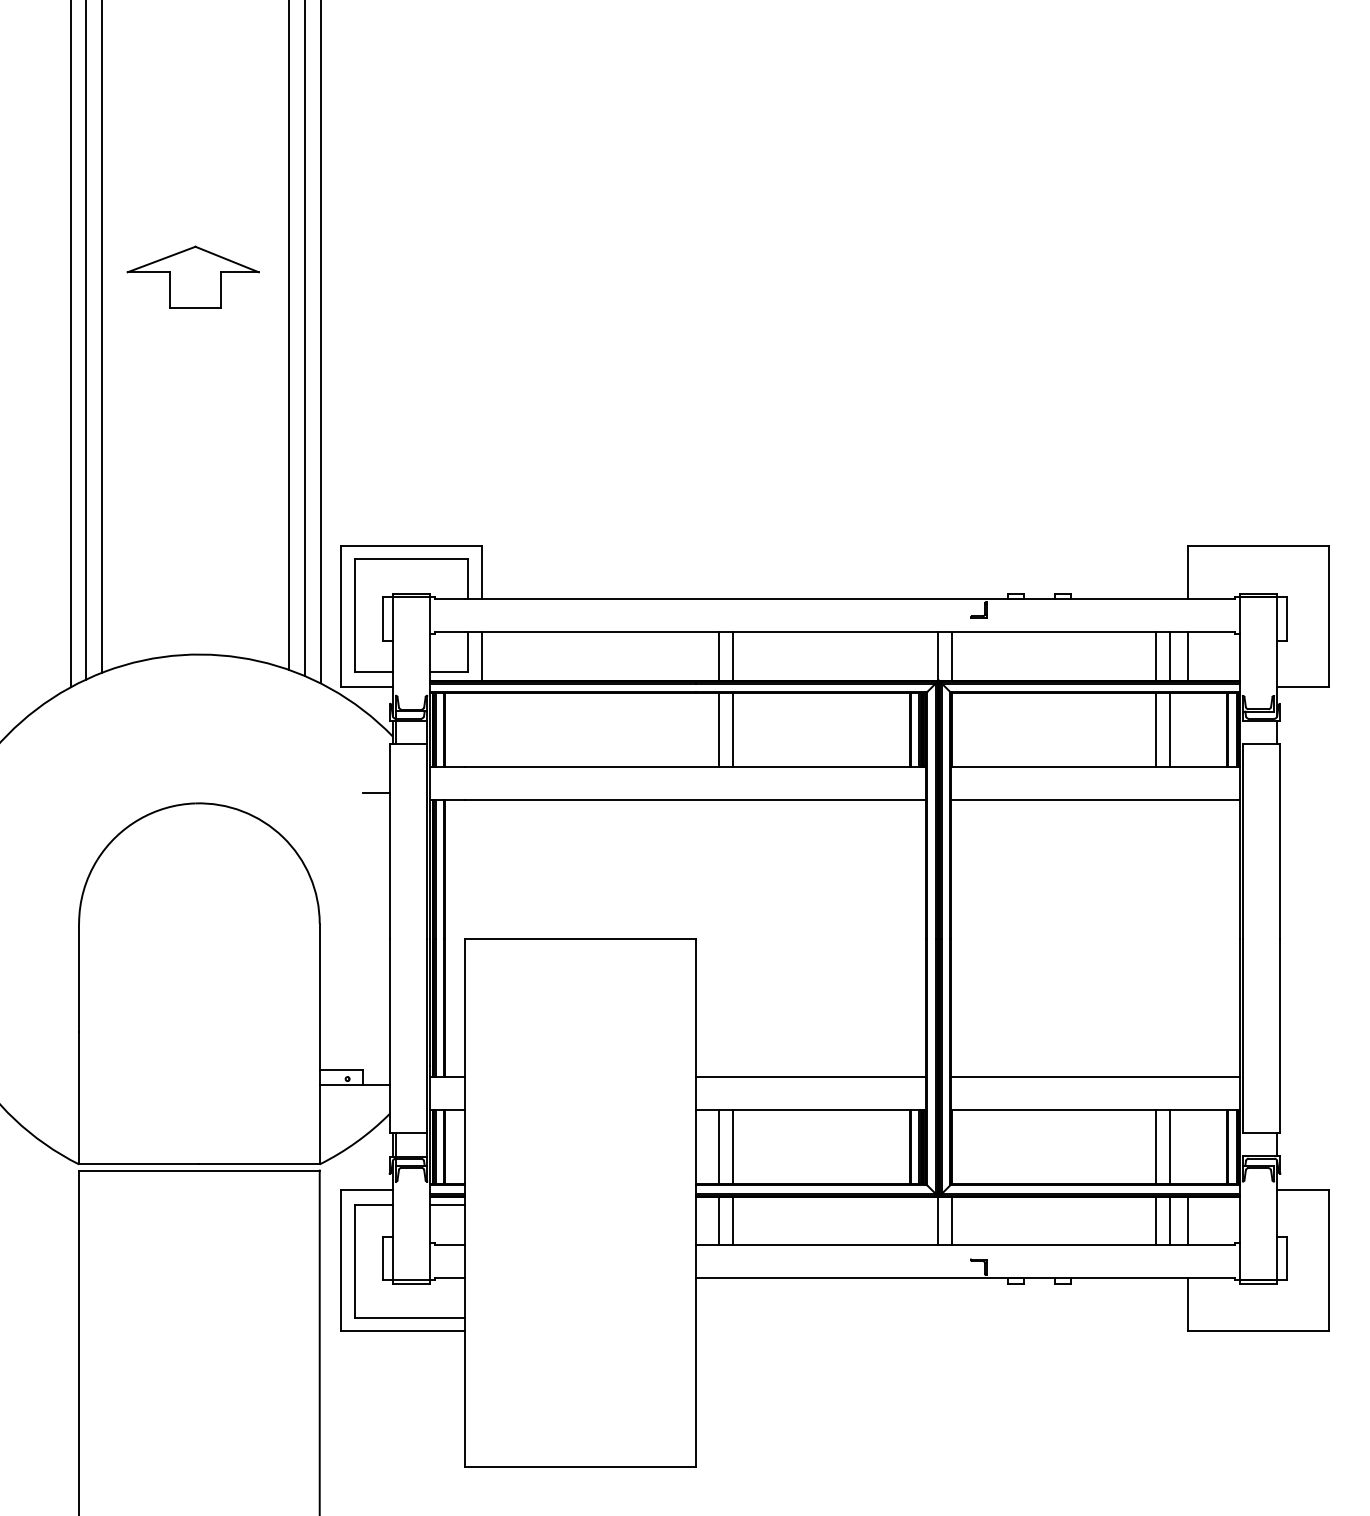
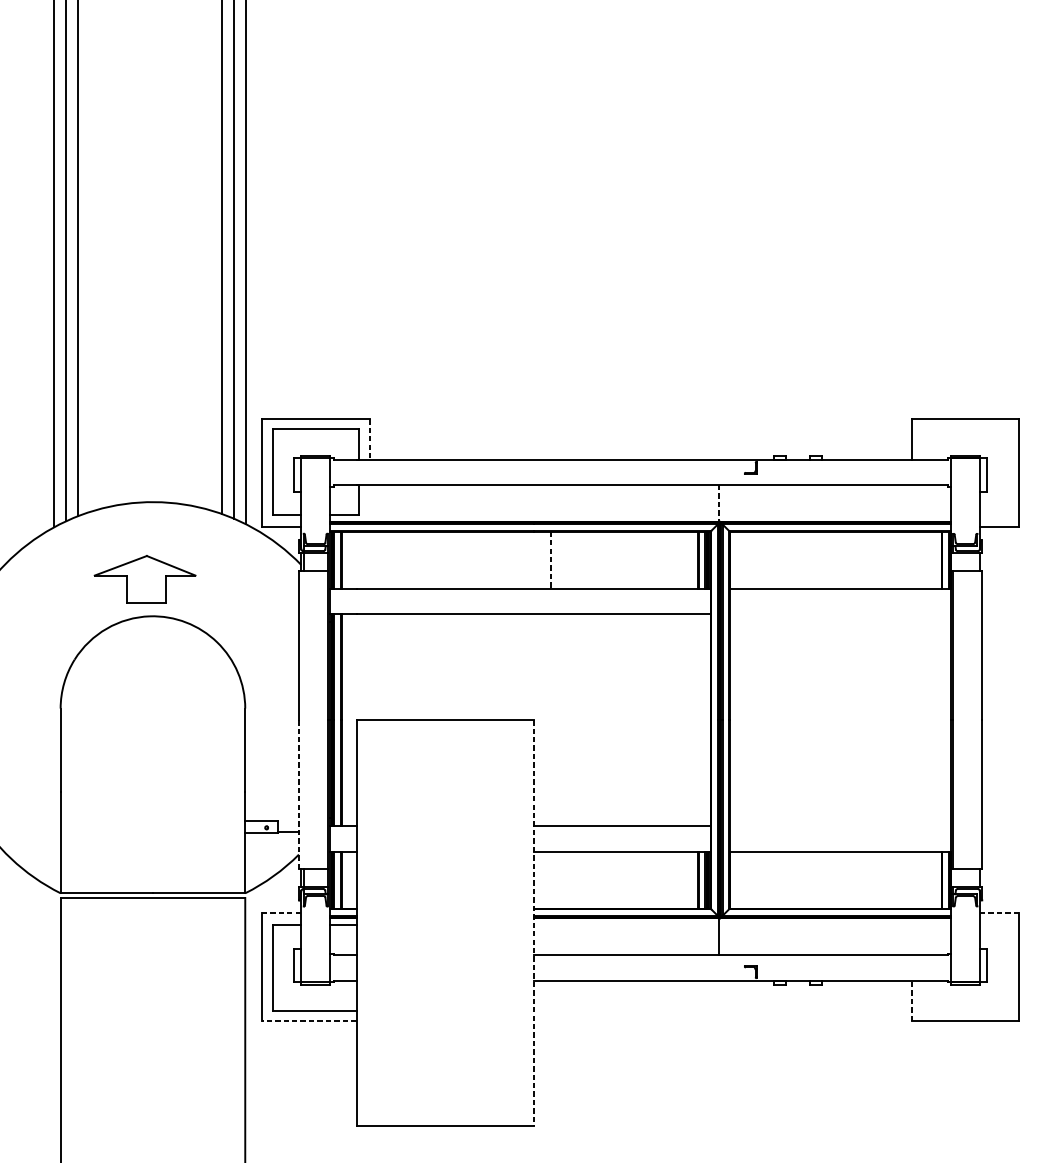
part: (192, 276) -> (144, 578), moved
line: (481, 573) -> (369, 439), solid -> dashed
line: (481, 656) -> (369, 503), removed
line: (718, 656) -> (551, 503), removed
line: (732, 656) -> (561, 503), removed
line: (937, 656) -> (719, 503), solid -> dashed
line: (951, 656) -> (729, 503), removed
line: (1156, 656) -> (887, 503), removed
line: (1170, 656) -> (897, 503), removed
line: (1188, 656) -> (911, 503), removed
line: (718, 730) -> (551, 560), solid -> dashed
line: (732, 730) -> (561, 560), removed
line: (1156, 730) -> (887, 560), removed
line: (1170, 730) -> (897, 560), removed
line: (375, 792) -> (288, 607), removed
line: (1095, 800) -> (840, 614), removed
line: (389, 1036) -> (298, 795), solid -> dashed
line: (1095, 1077) -> (840, 826), removed
line: (718, 1147) -> (551, 880), removed
line: (732, 1147) -> (561, 880), removed
line: (1156, 1147) -> (887, 880), removed
line: (1170, 1147) -> (897, 880), removed
line: (367, 1190) -> (281, 913), solid -> dashed
line: (1303, 1190) -> (1000, 913), solid -> dashed
line: (695, 1203) -> (533, 923), solid -> dashed
line: (718, 1220) -> (551, 936), removed
line: (732, 1220) -> (561, 936), removed
line: (951, 1220) -> (729, 936), removed
line: (1156, 1220) -> (887, 936), removed
line: (1170, 1220) -> (897, 936), removed
line: (1188, 1220) -> (911, 936), removed
line: (1188, 1304) -> (911, 1000), solid -> dashed
line: (402, 1330) -> (308, 1020), solid -> dashed

